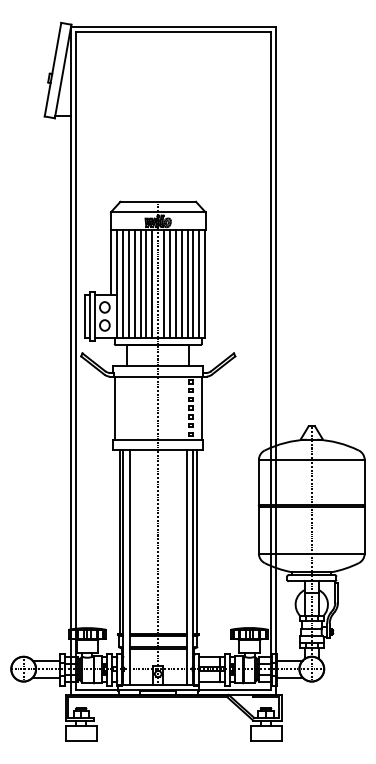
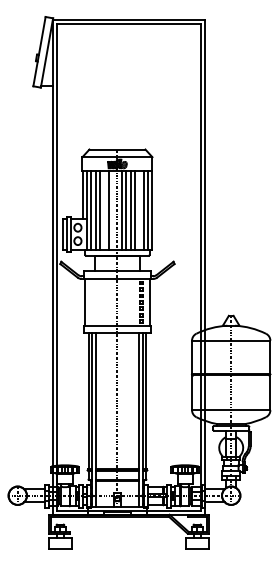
line: (140, 283) -> (104, 210), removed
line: (152, 283) -> (113, 210), removed
line: (187, 283) -> (139, 210), removed

